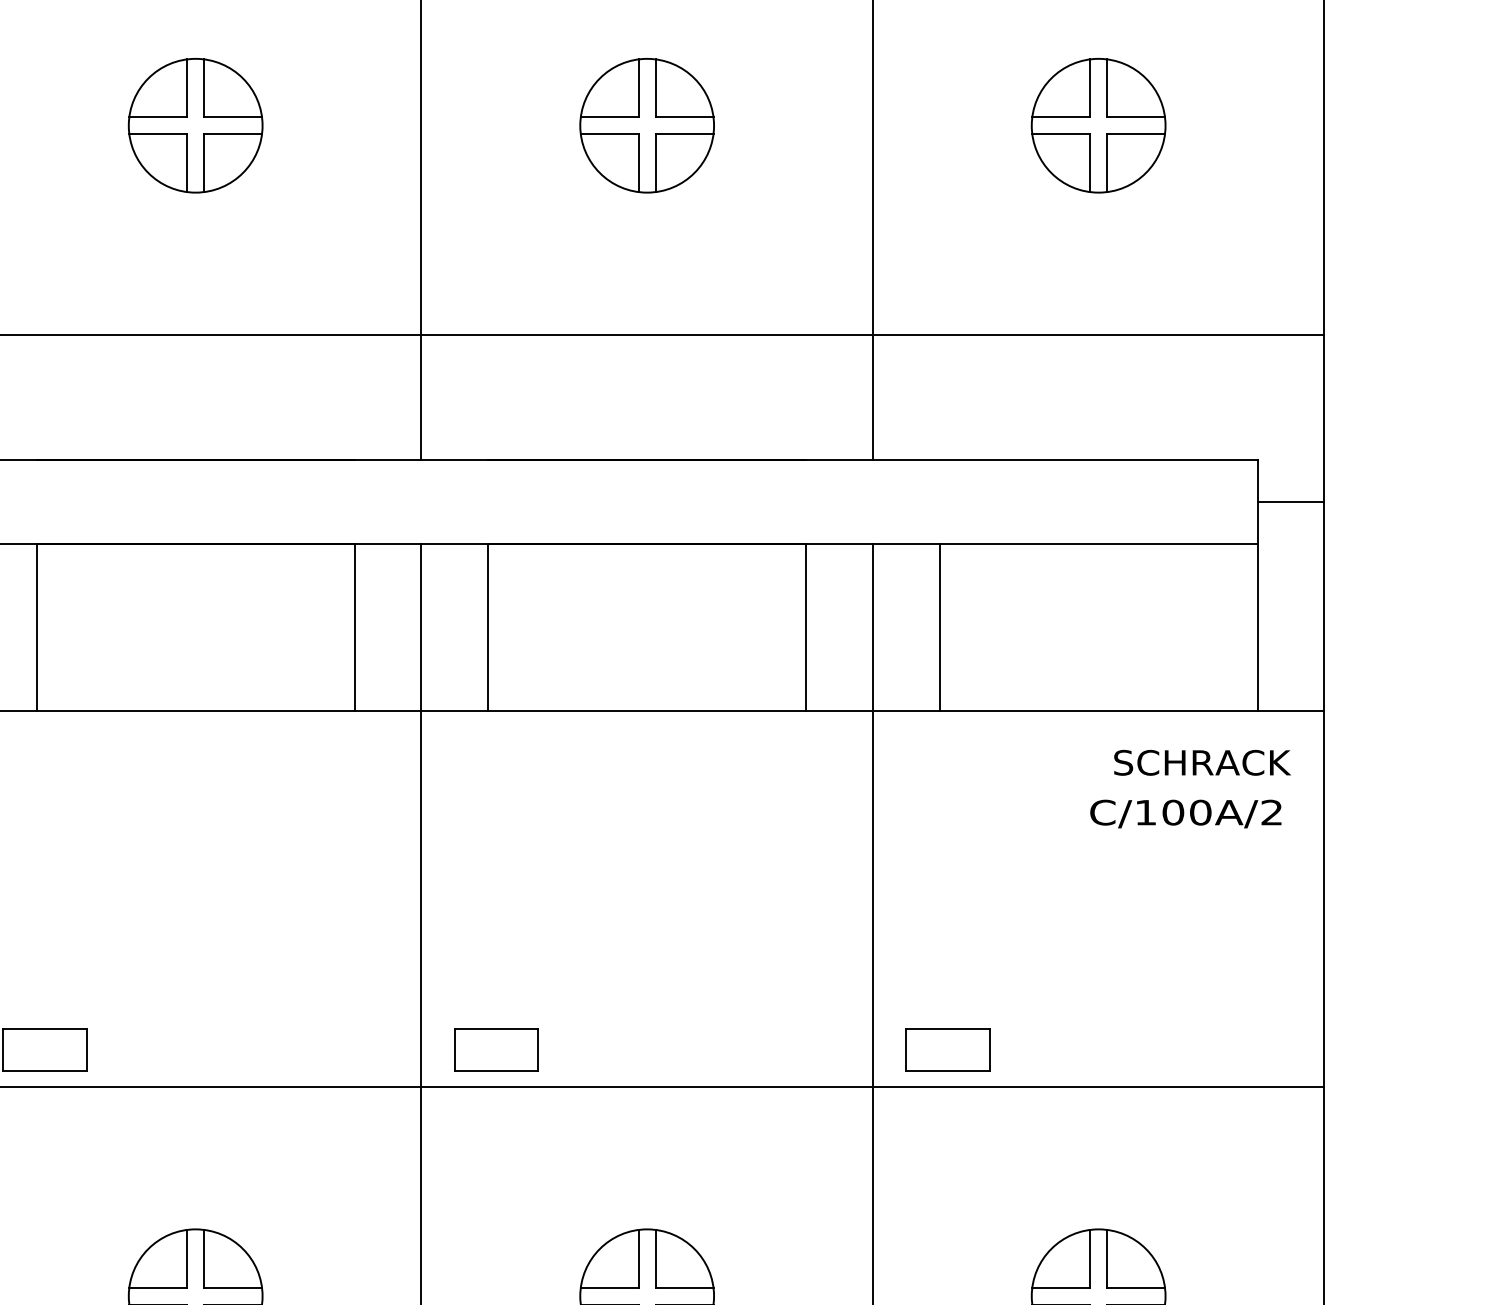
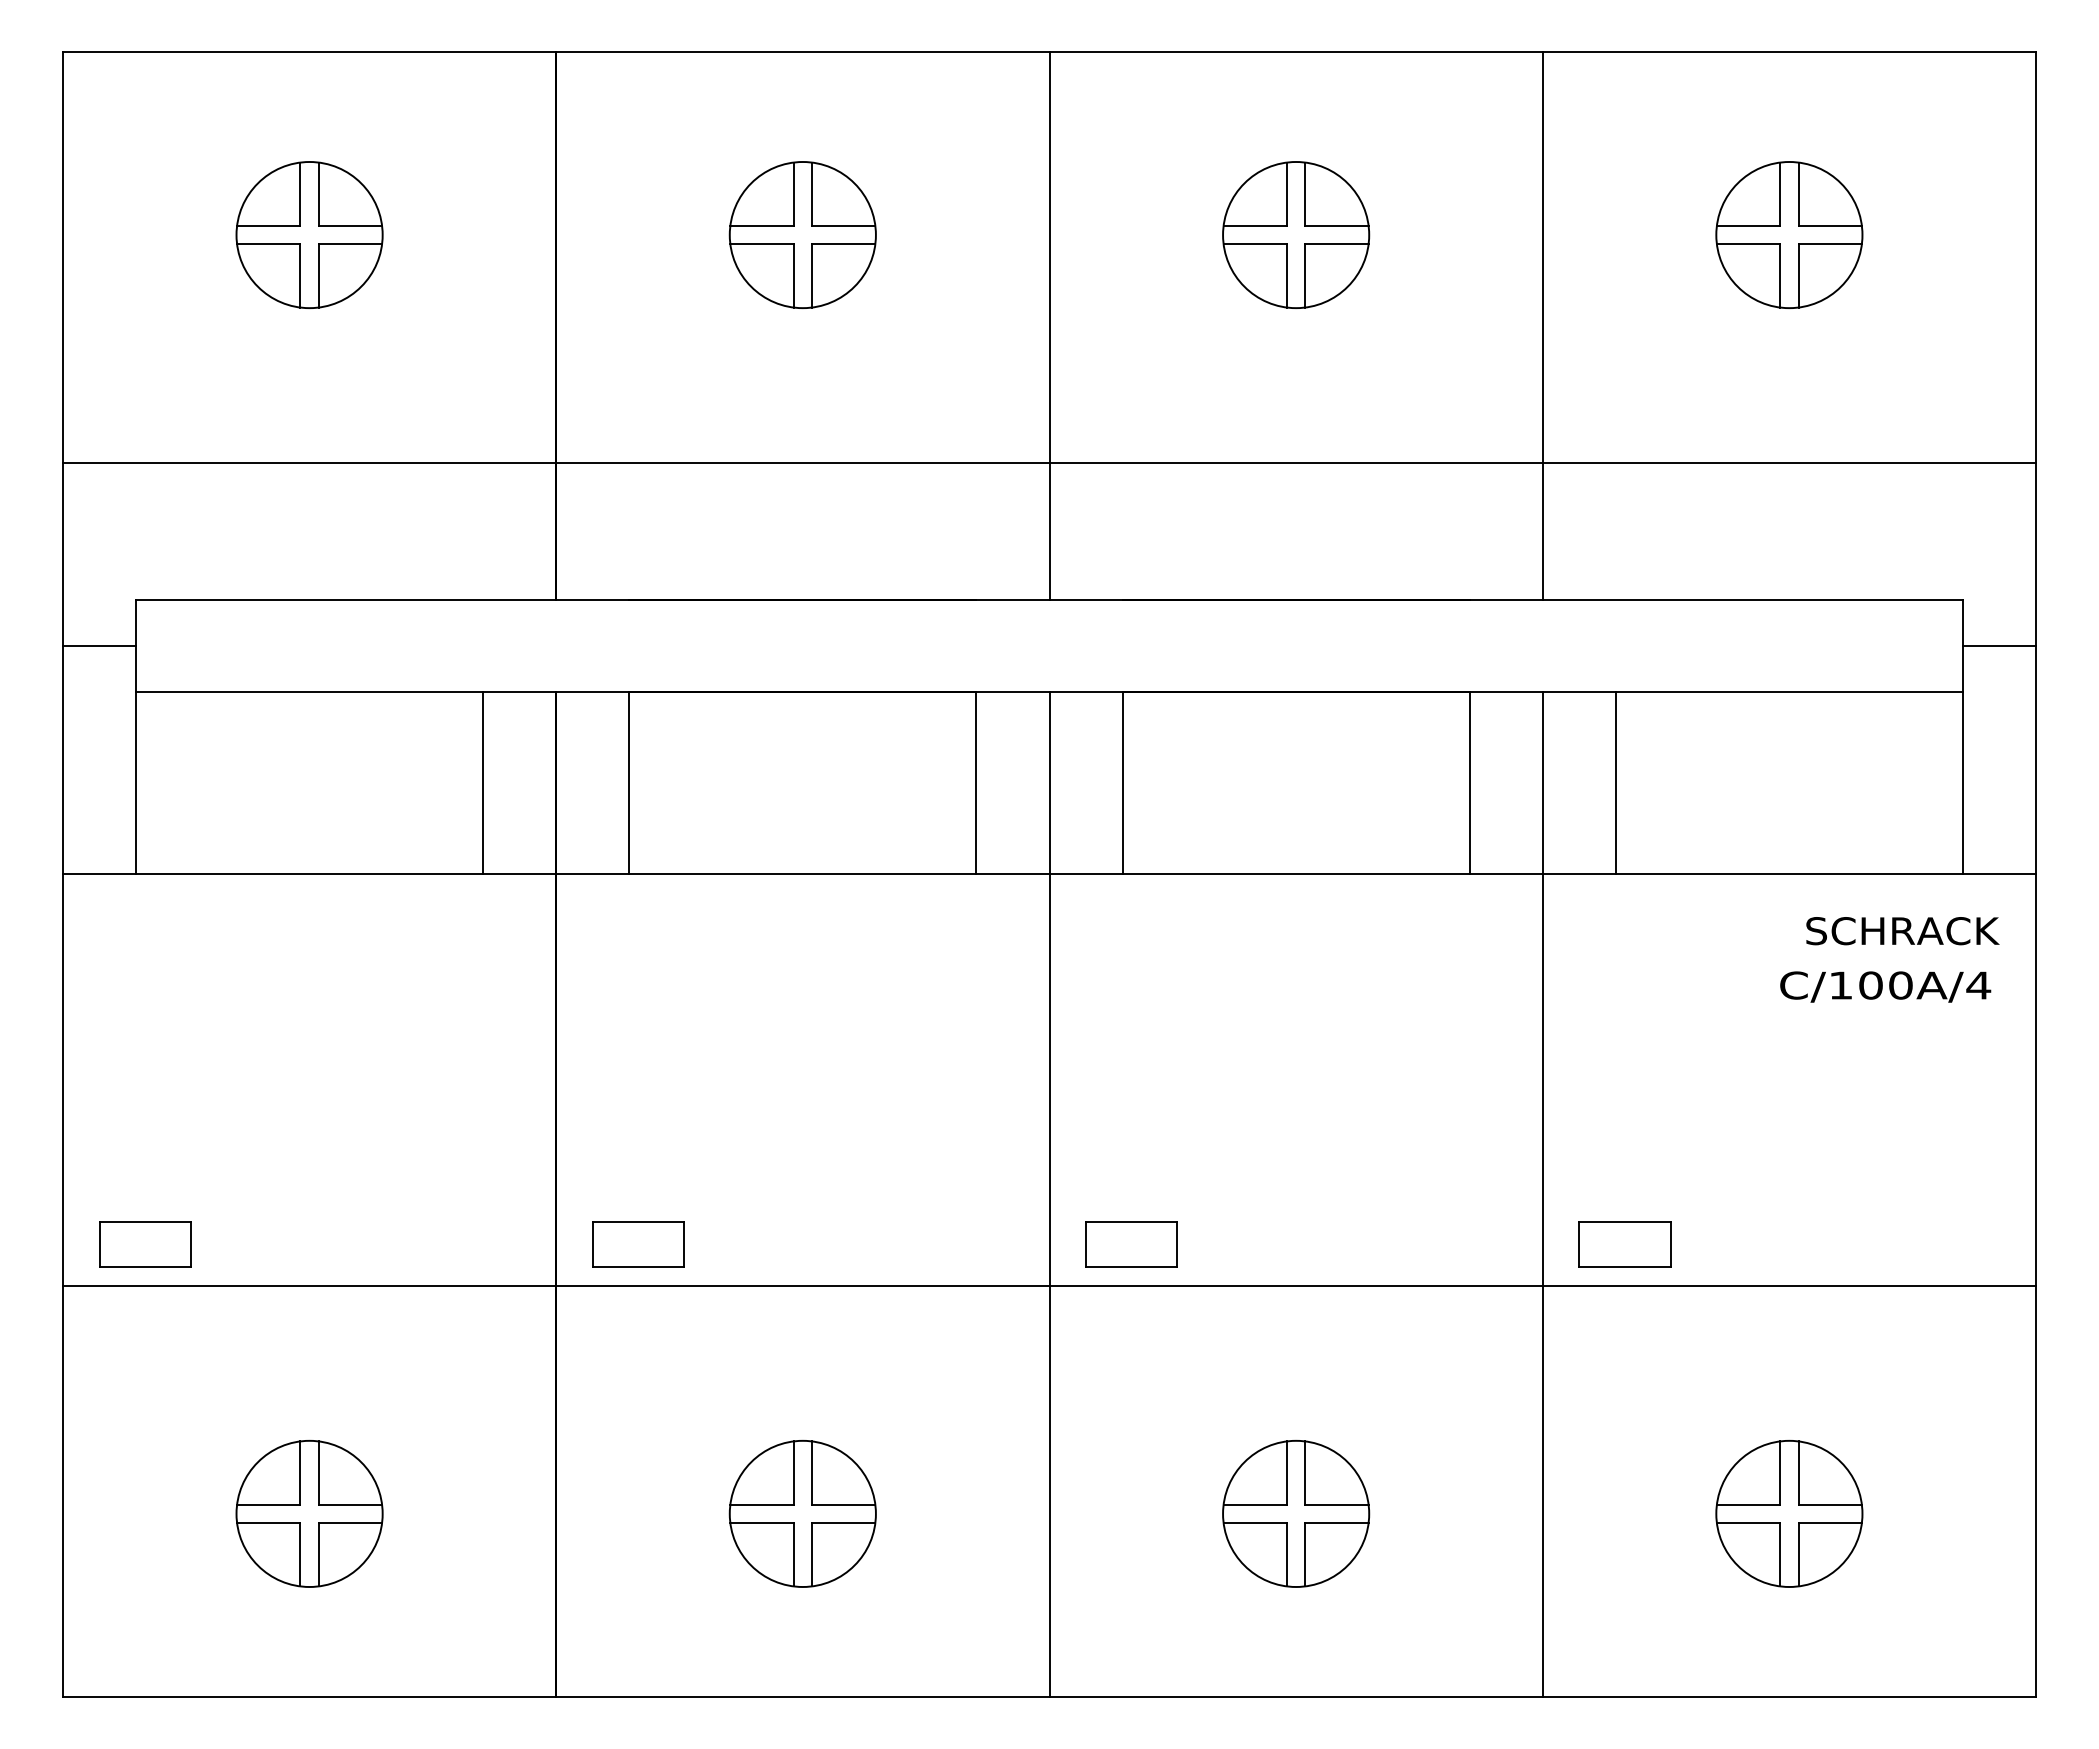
text: (1271, 812) -> (1978, 985), C/100A/2 -> C/100A/4

